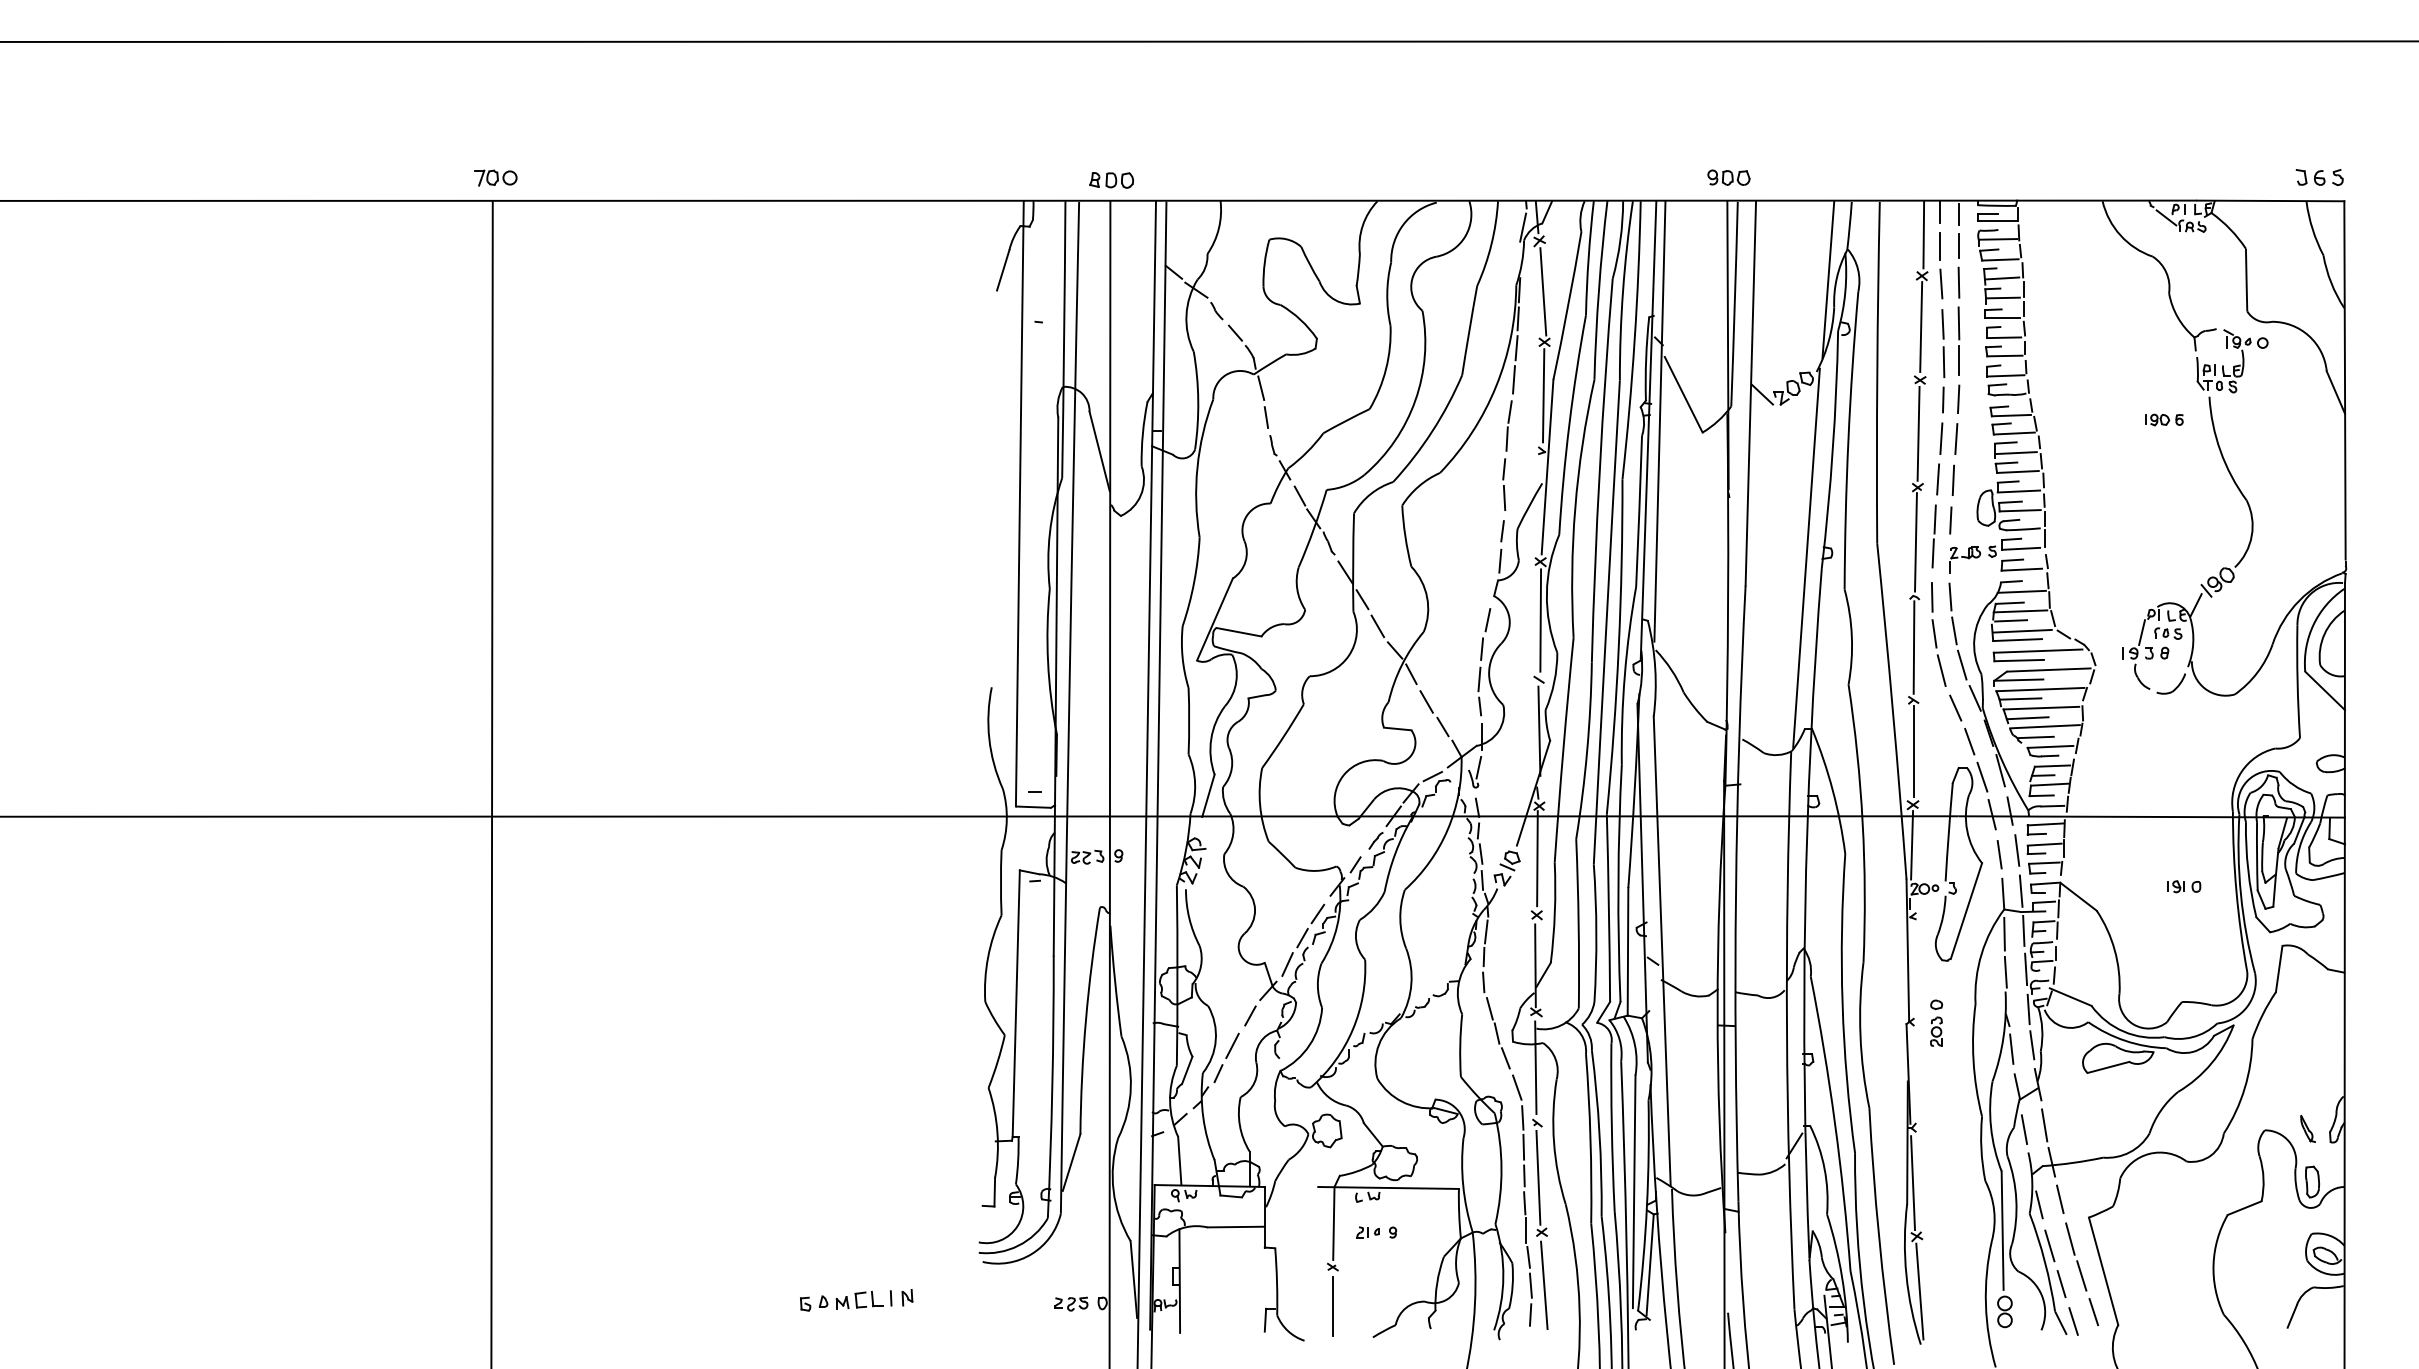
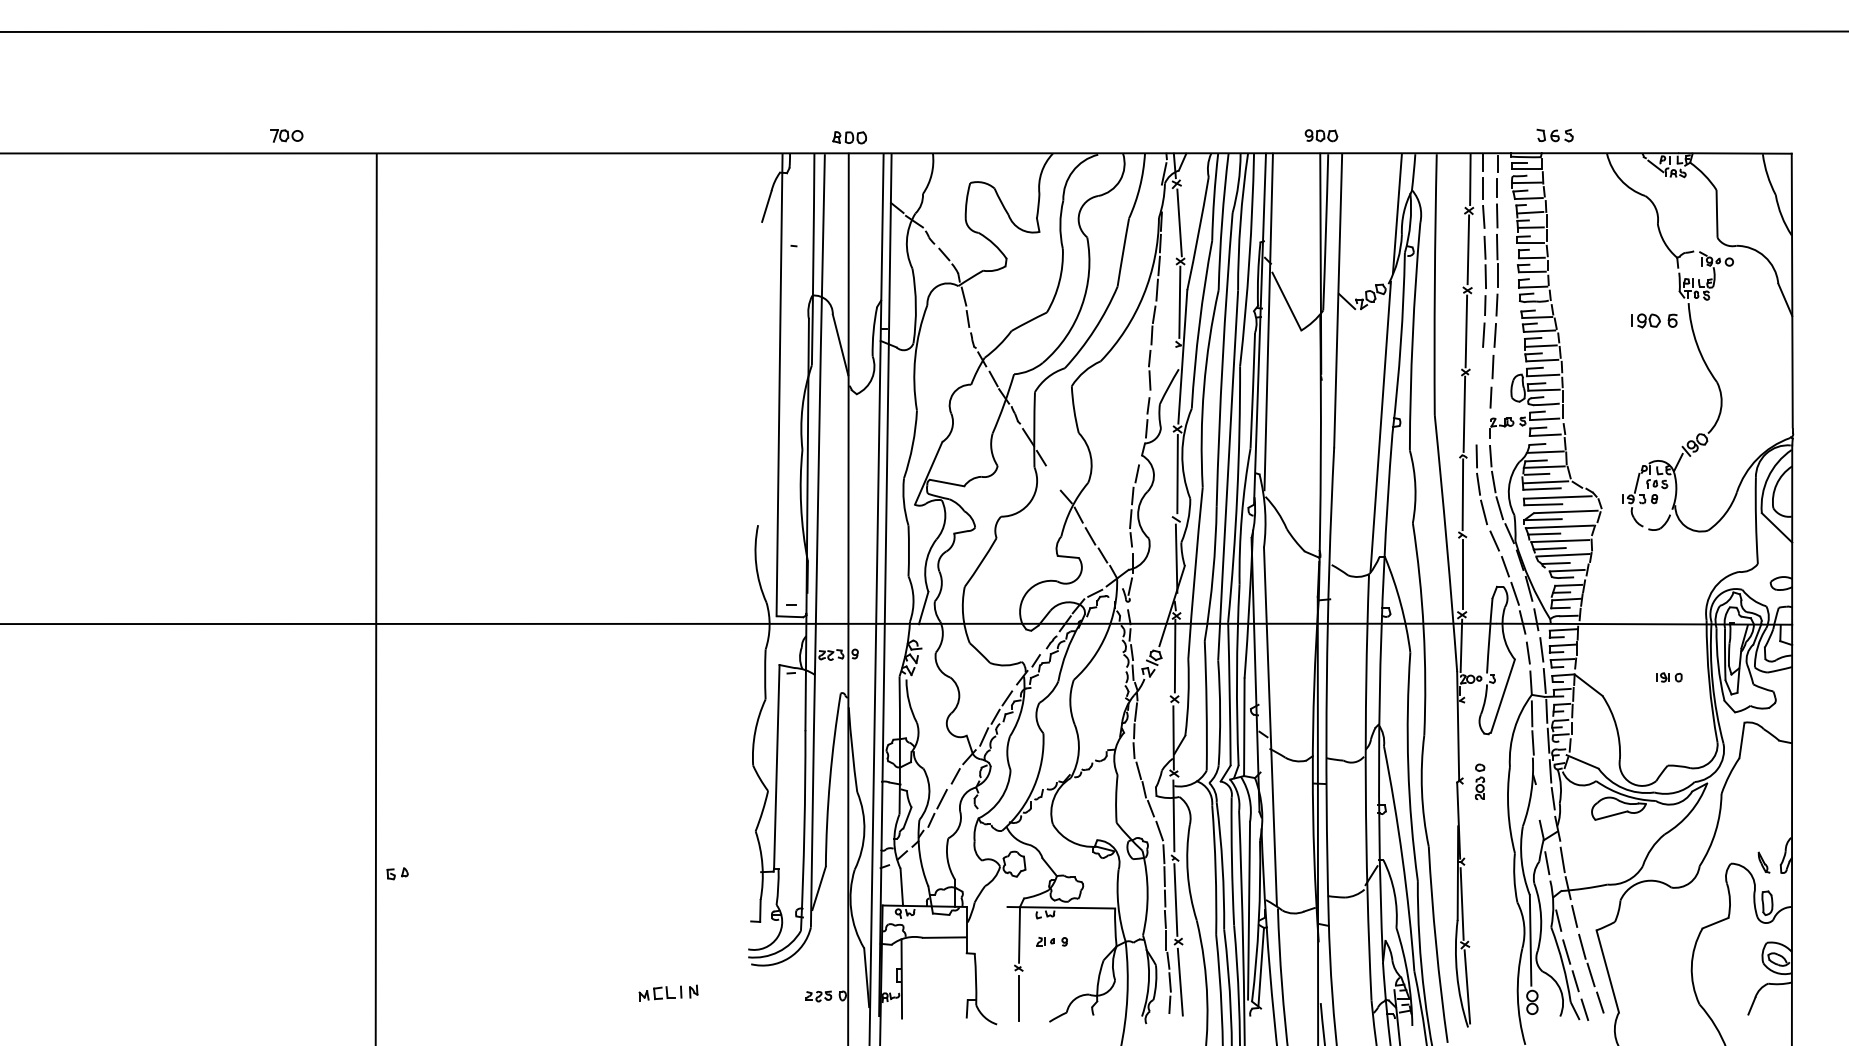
part: (495, 177) -> (286, 135), moved
part: (2319, 177) -> (1554, 135), moved
part: (2164, 419) -> (1654, 320), size x1.6
line: (1938, 479) -> (1481, 366), removed
line: (1933, 534) -> (1477, 408), removed
line: (1377, 626) -> (1052, 478), removed
line: (2011, 1048) -> (1537, 801), removed
part: (814, 1303) -> (397, 873), moved

